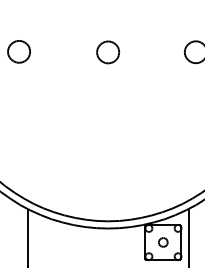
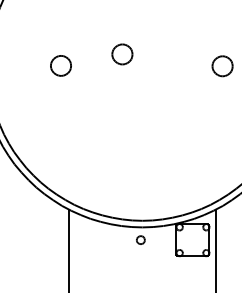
part: (108, 52) -> (122, 54), moved
part: (162, 241) -> (140, 239), moved

